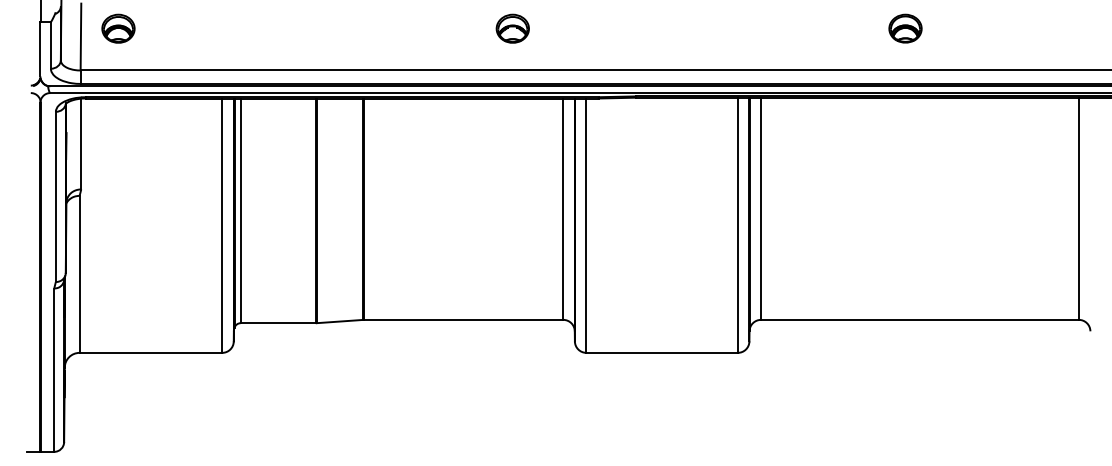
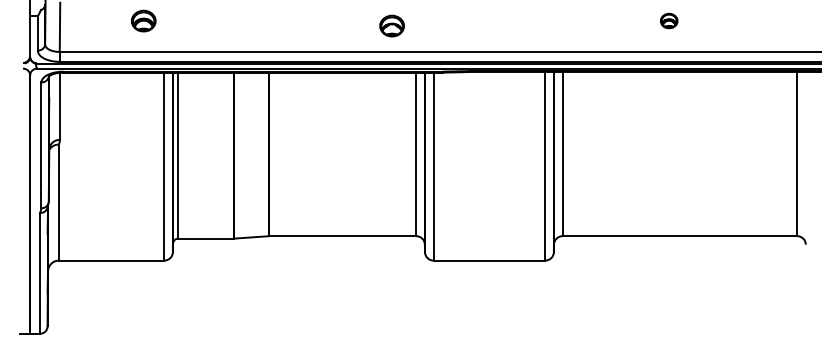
part: (118, 27) -> (143, 20), moved
part: (512, 27) -> (391, 25), moved
part: (904, 27) -> (668, 20), size x0.7

